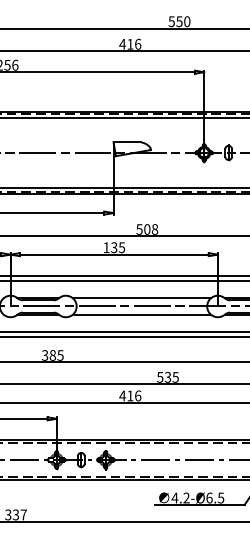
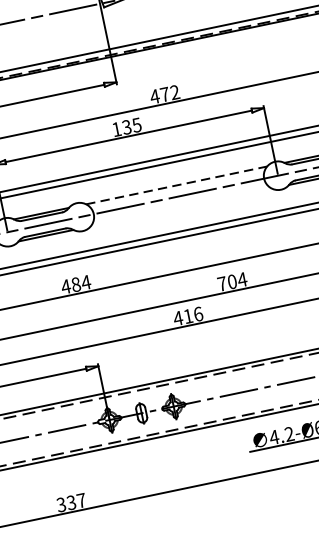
text: (147, 229) -> (165, 94), 508 -> 472
line: (142, 298) -> (177, 185), solid -> dashed
line: (141, 314) -> (180, 207), removed
text: (52, 355) -> (75, 284), 385 -> 484
text: (168, 377) -> (233, 281), 535 -> 704

